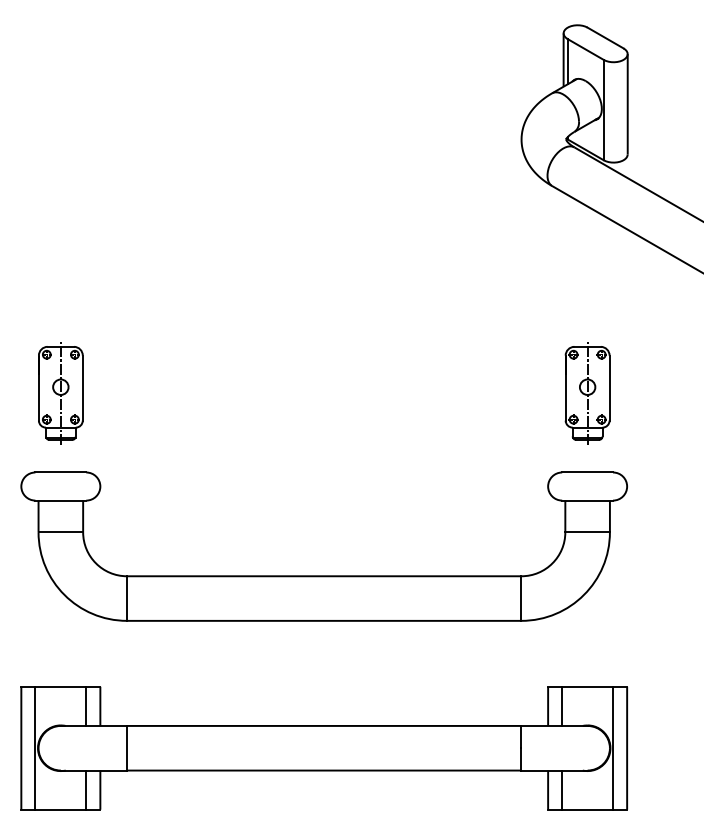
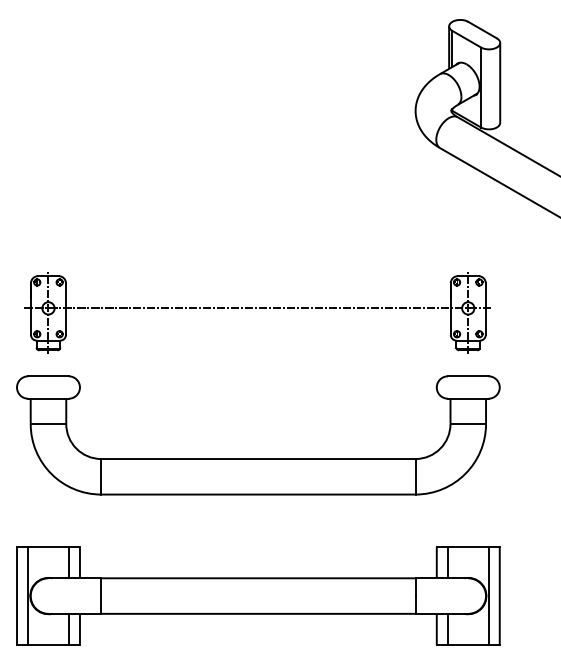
line: (323, 387) -> (257, 308), added

